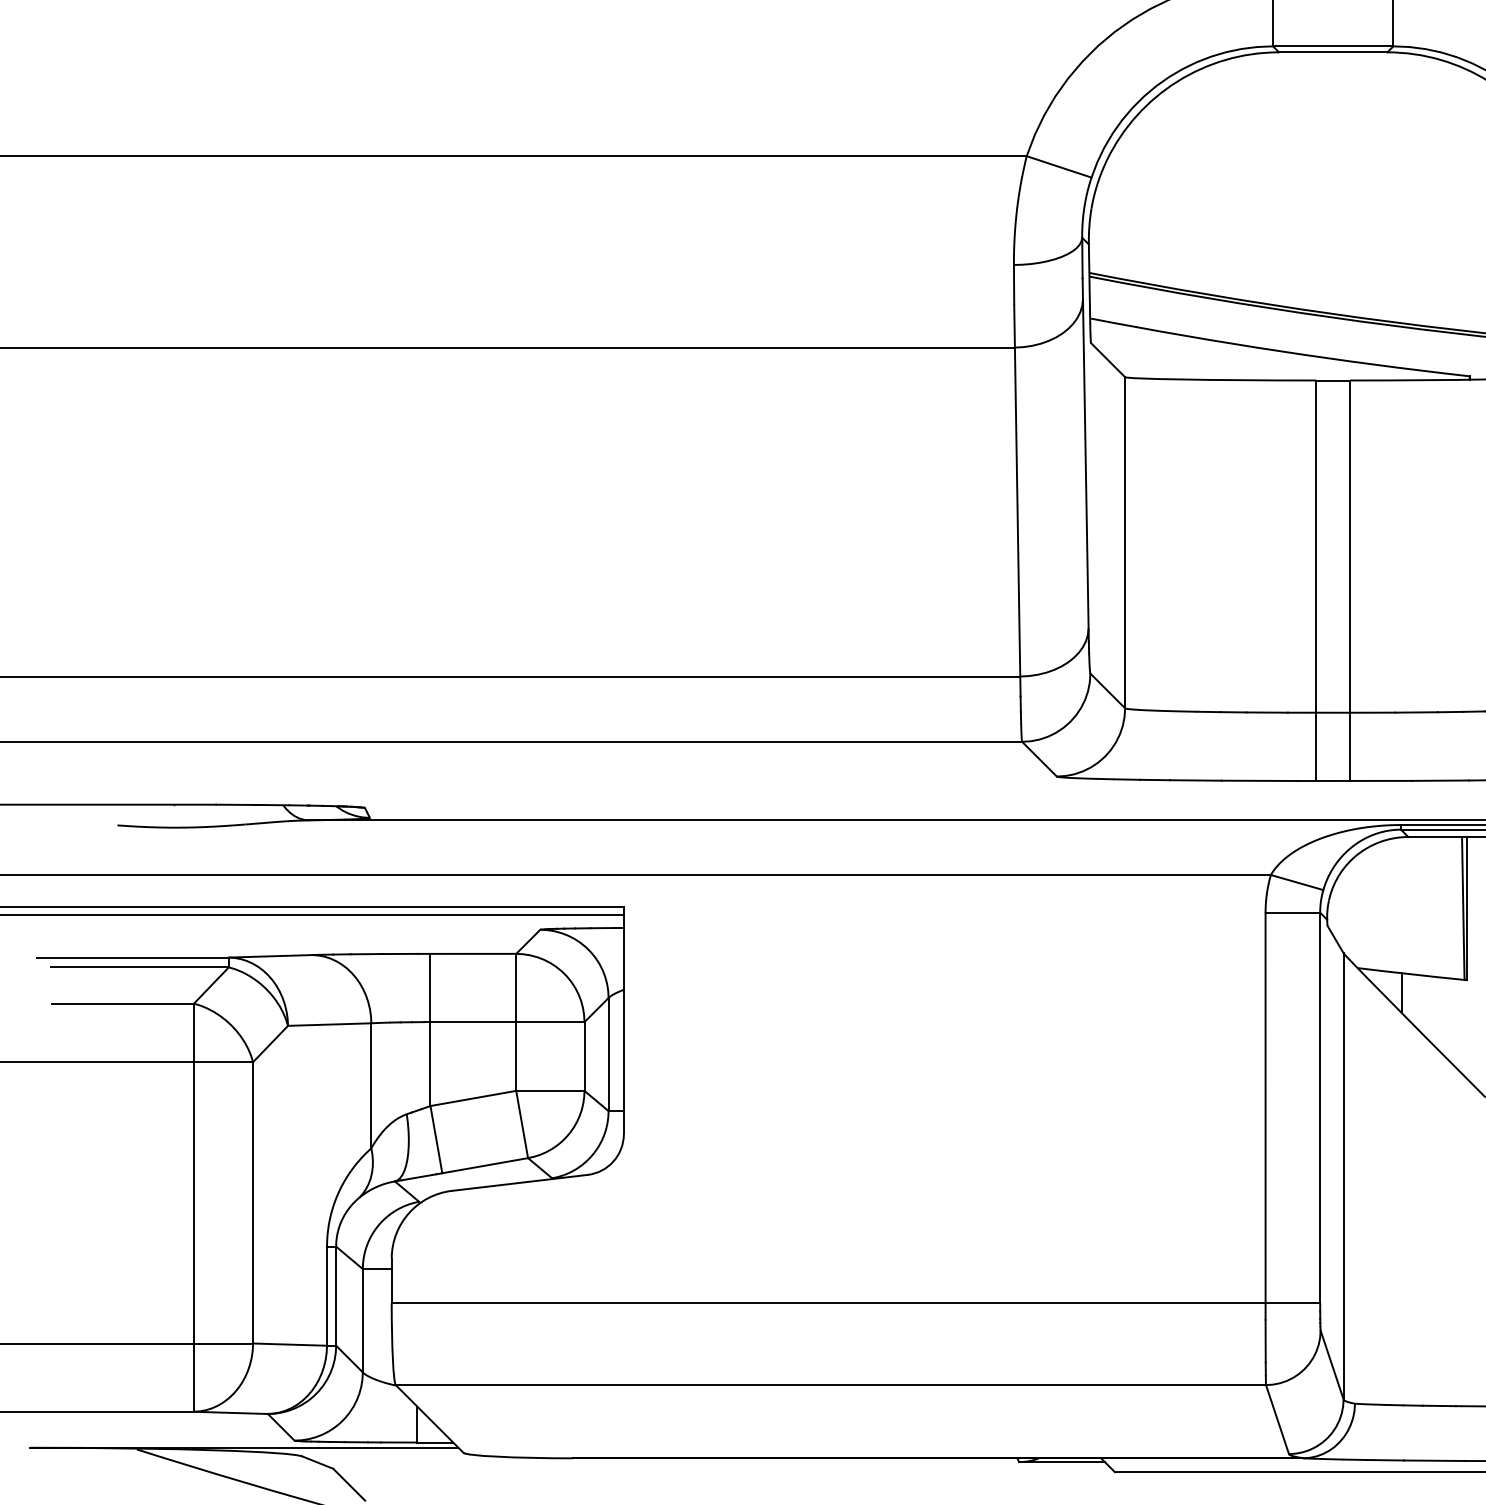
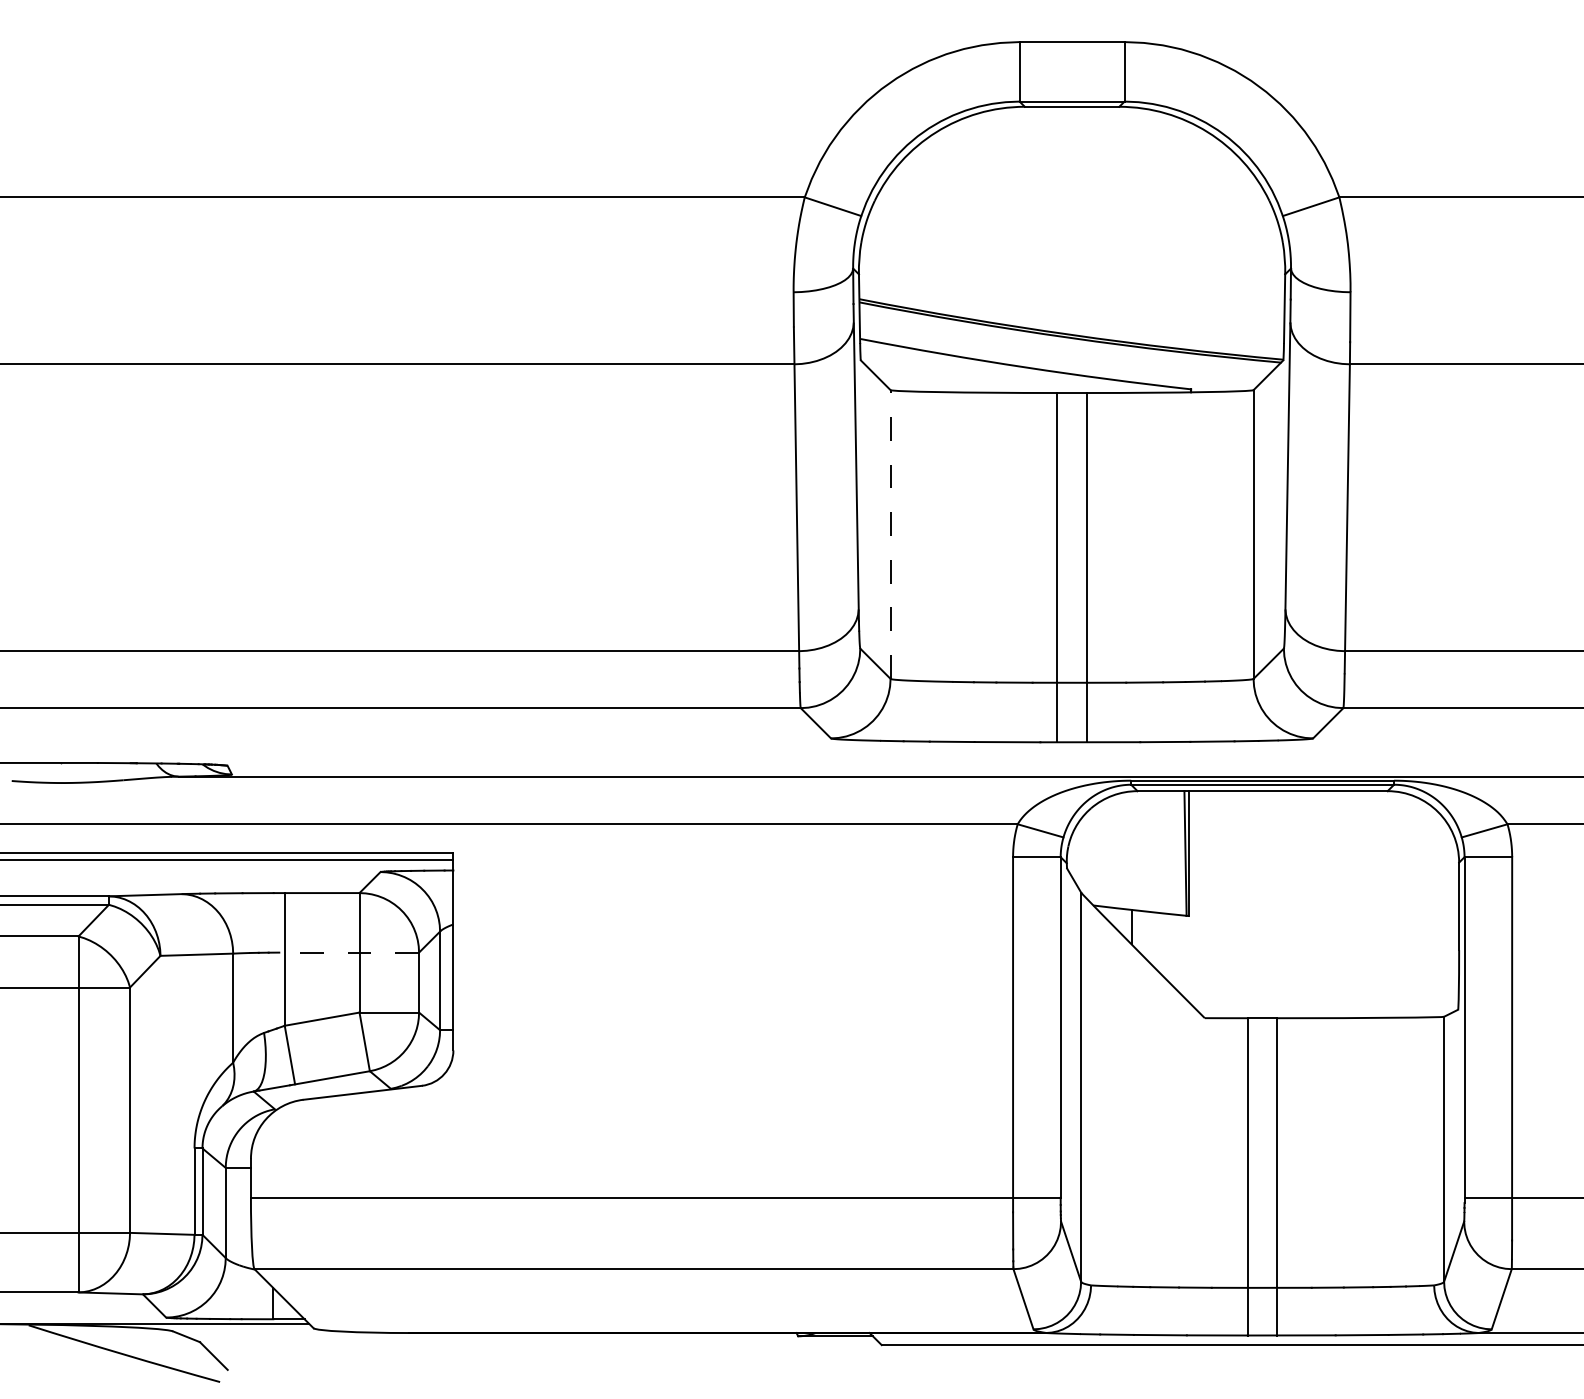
line: (1125, 542) -> (890, 534), solid -> dashed
line: (504, 1022) -> (349, 952), solid -> dashed

